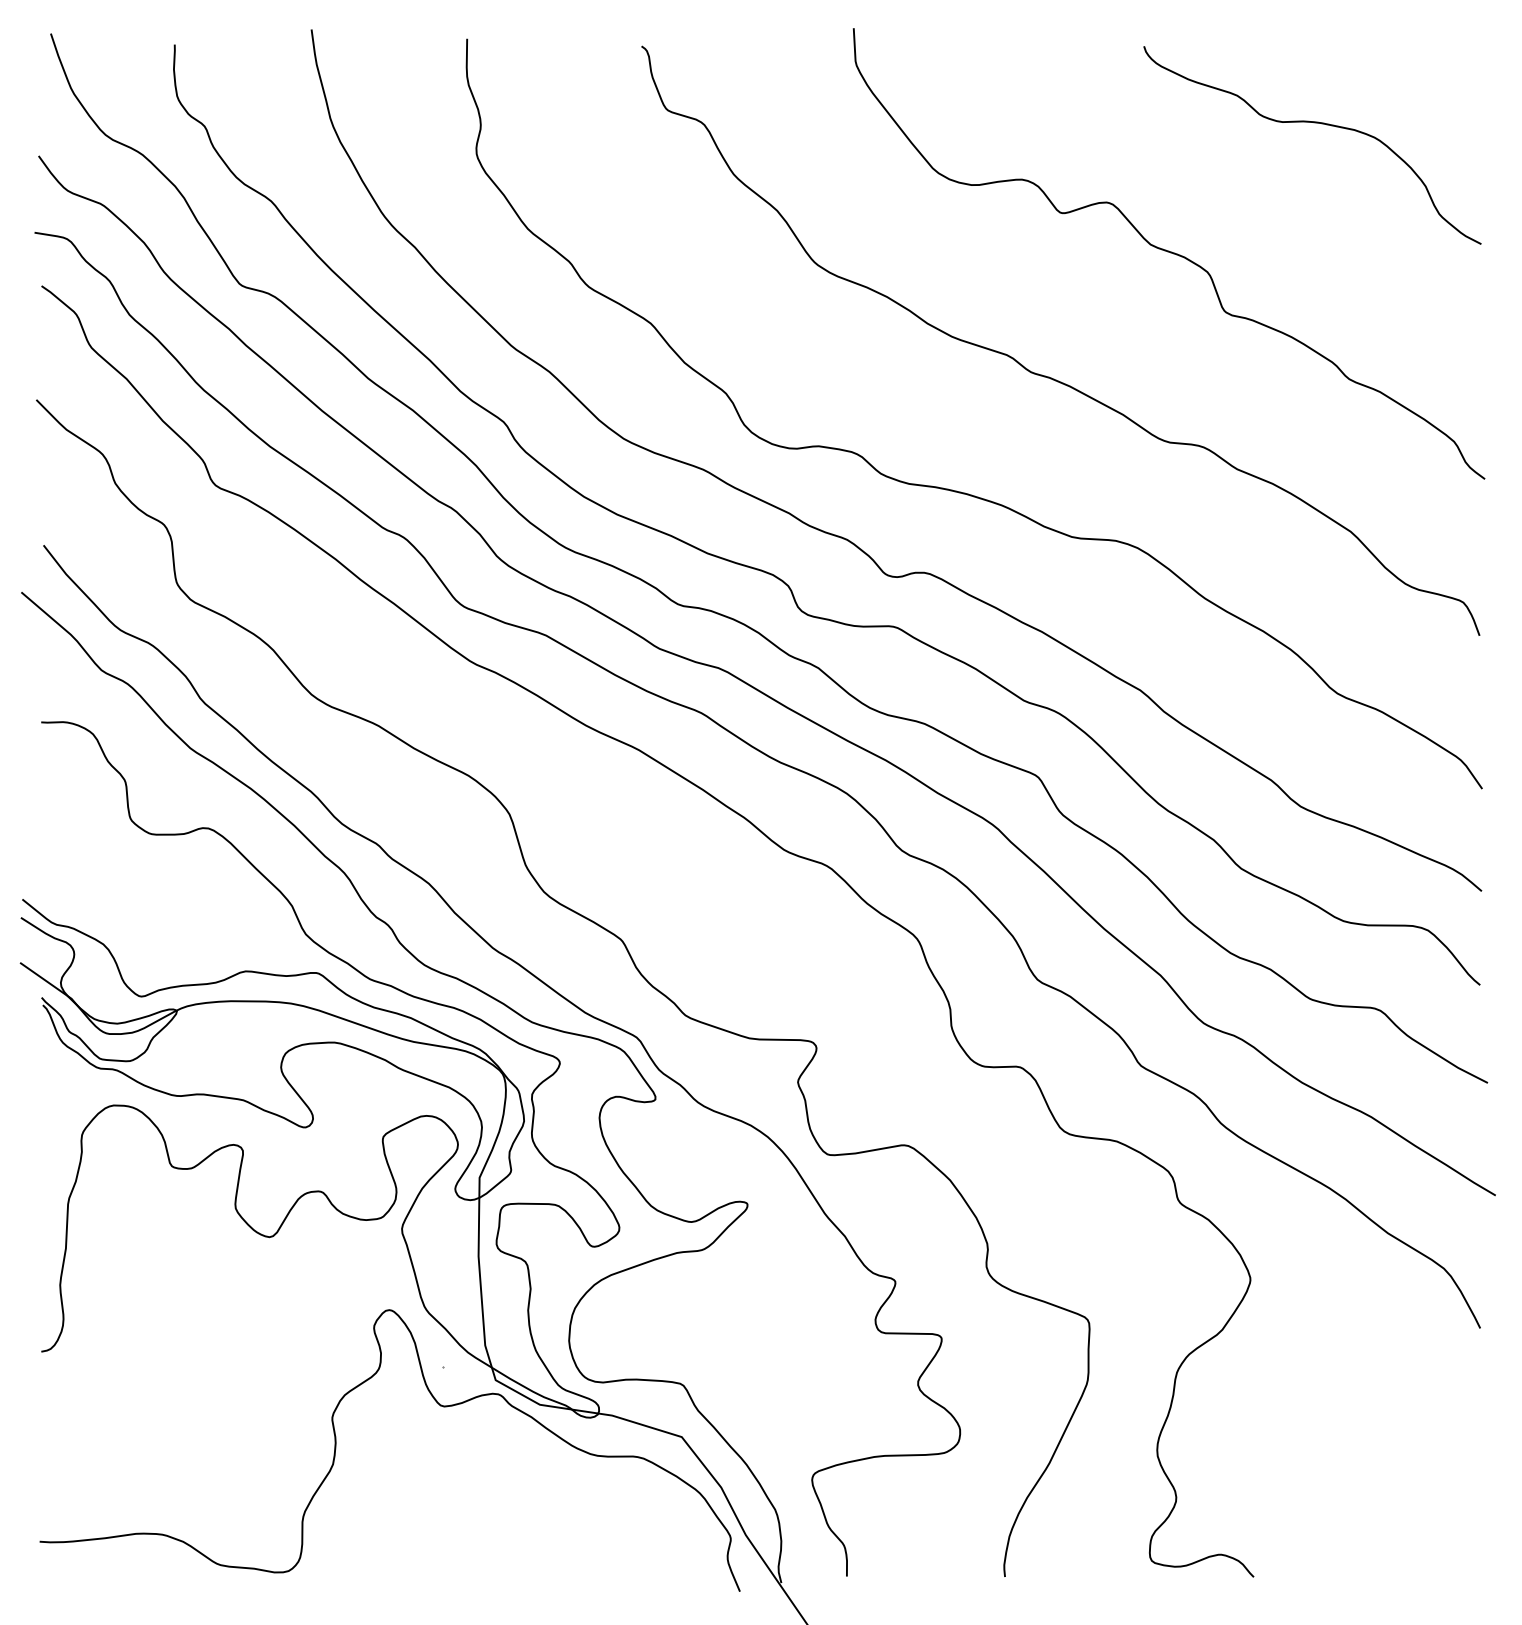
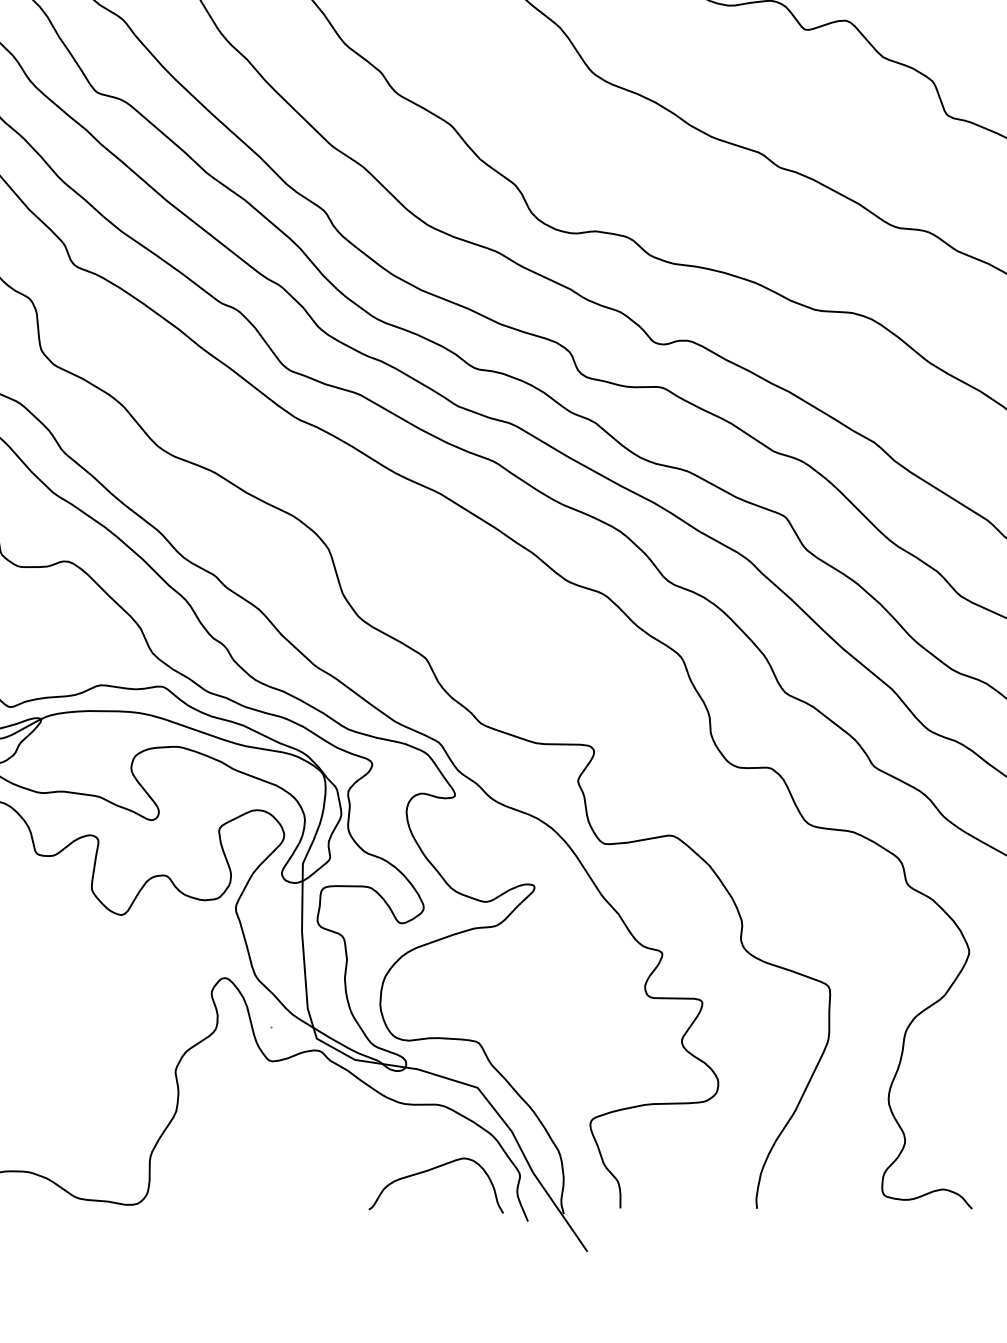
curve: (628, 1532) -> (431, 1170), added

